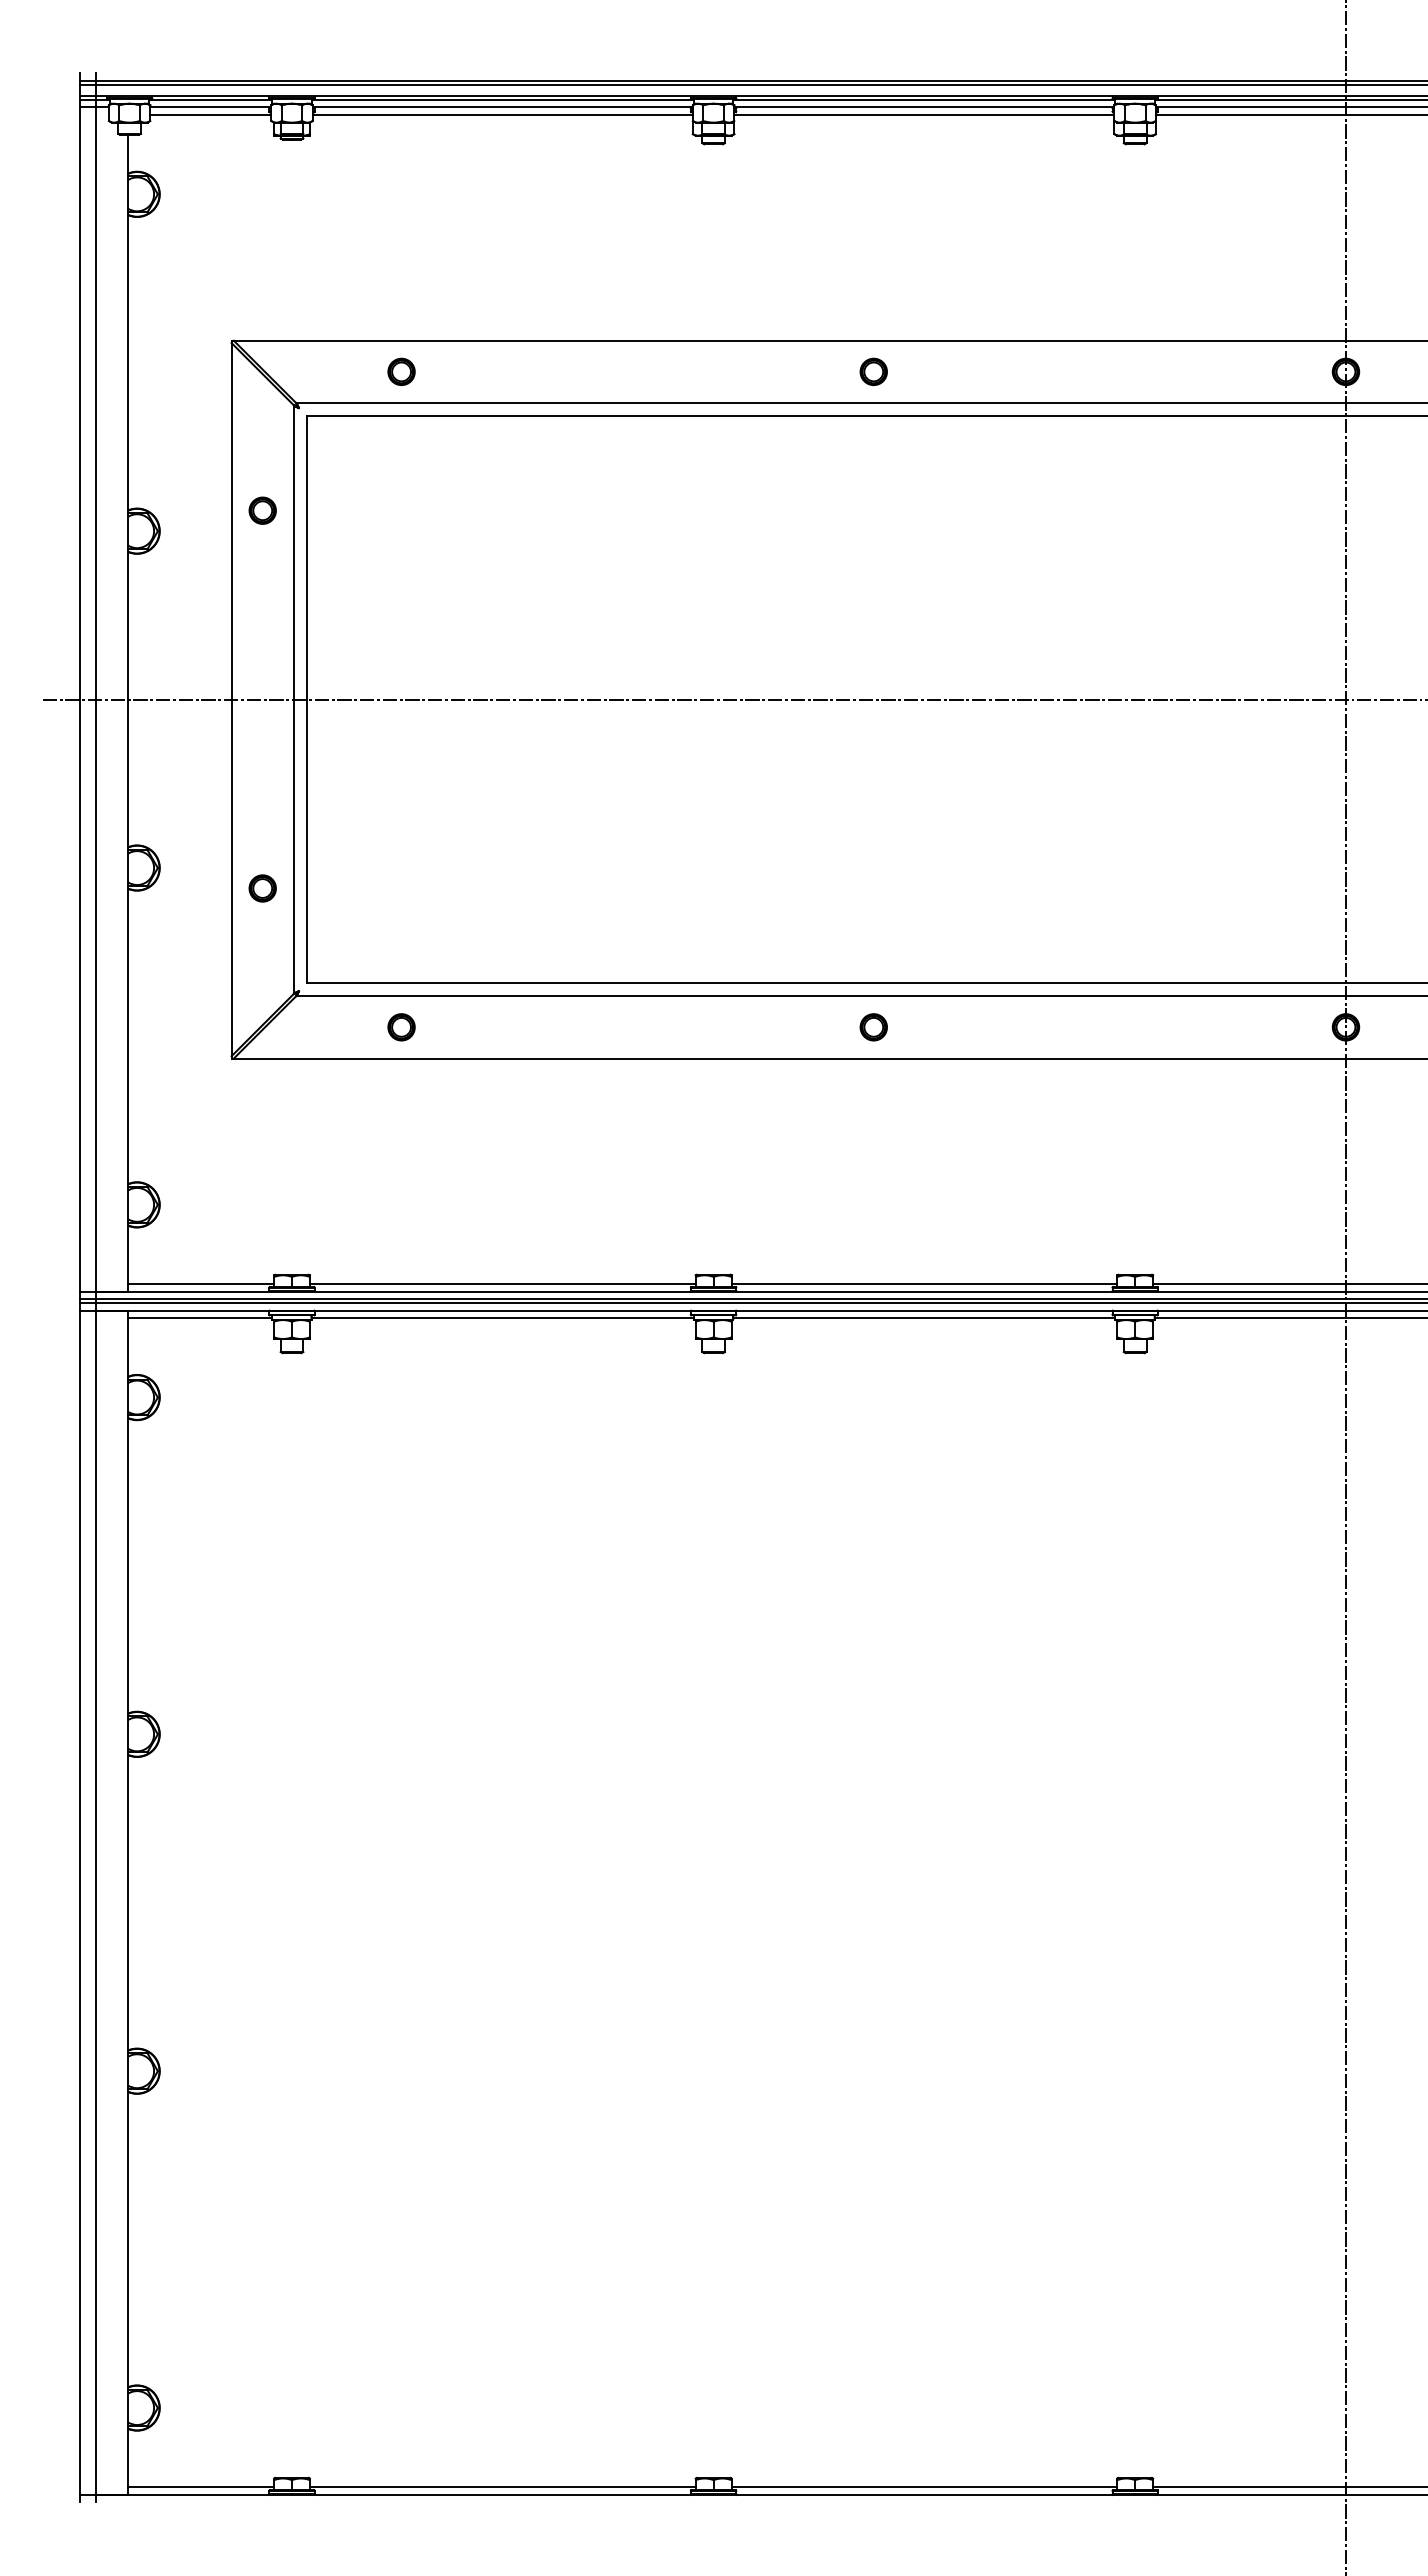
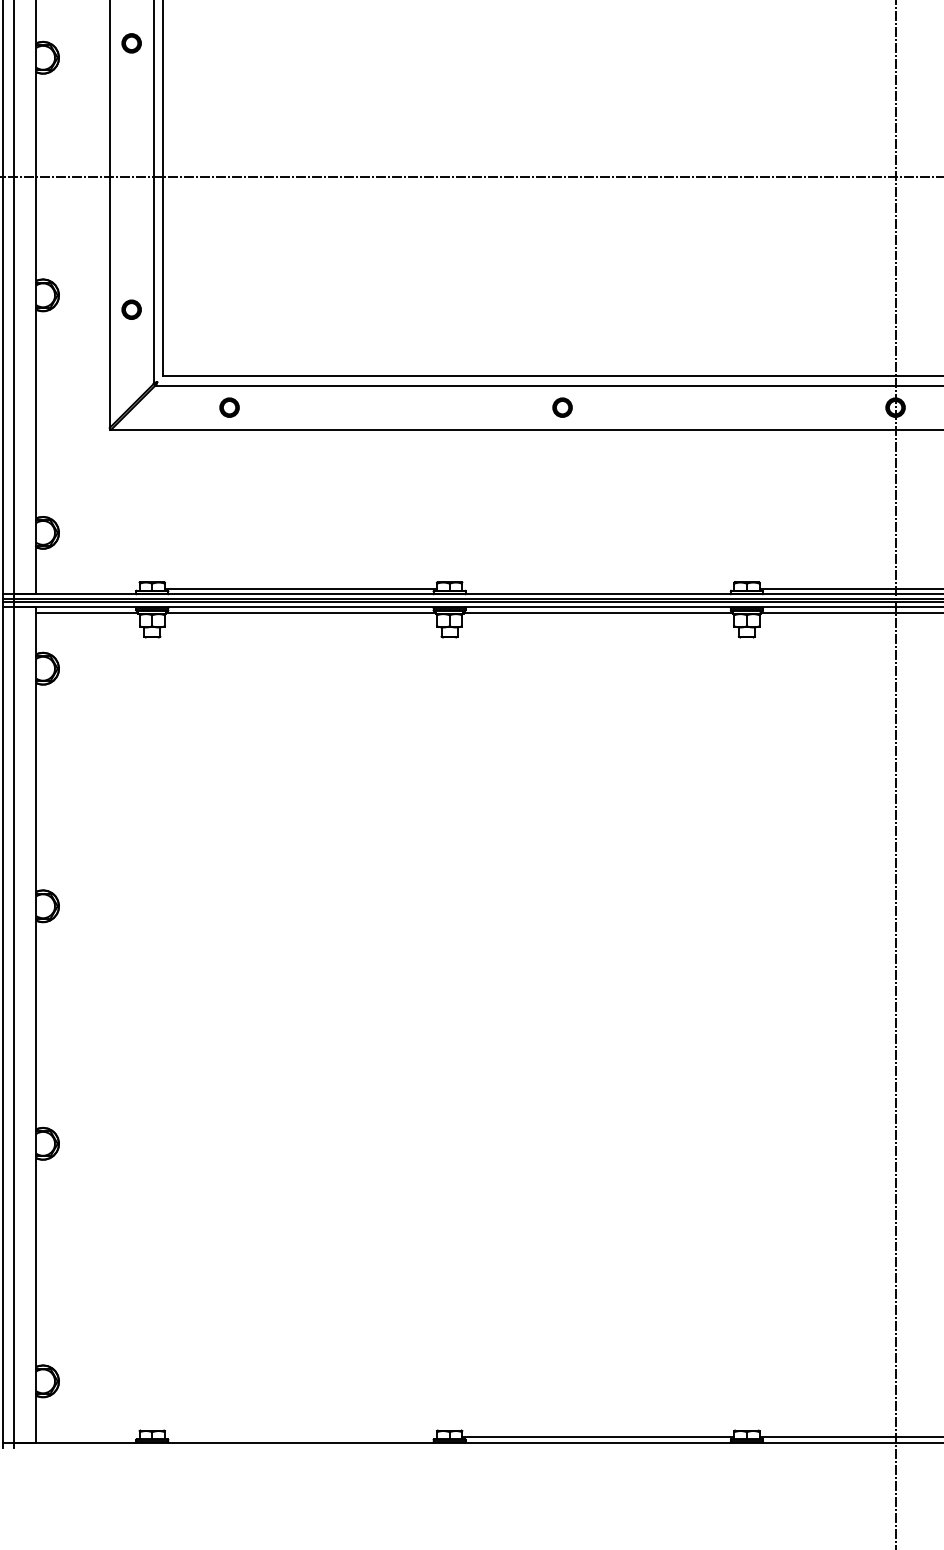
line: (200, 1284) -> (87, 589), removed
line: (924, 1284) -> (598, 589), removed
line: (200, 2487) -> (87, 1437), removed
line: (502, 2487) -> (300, 1437), removed

